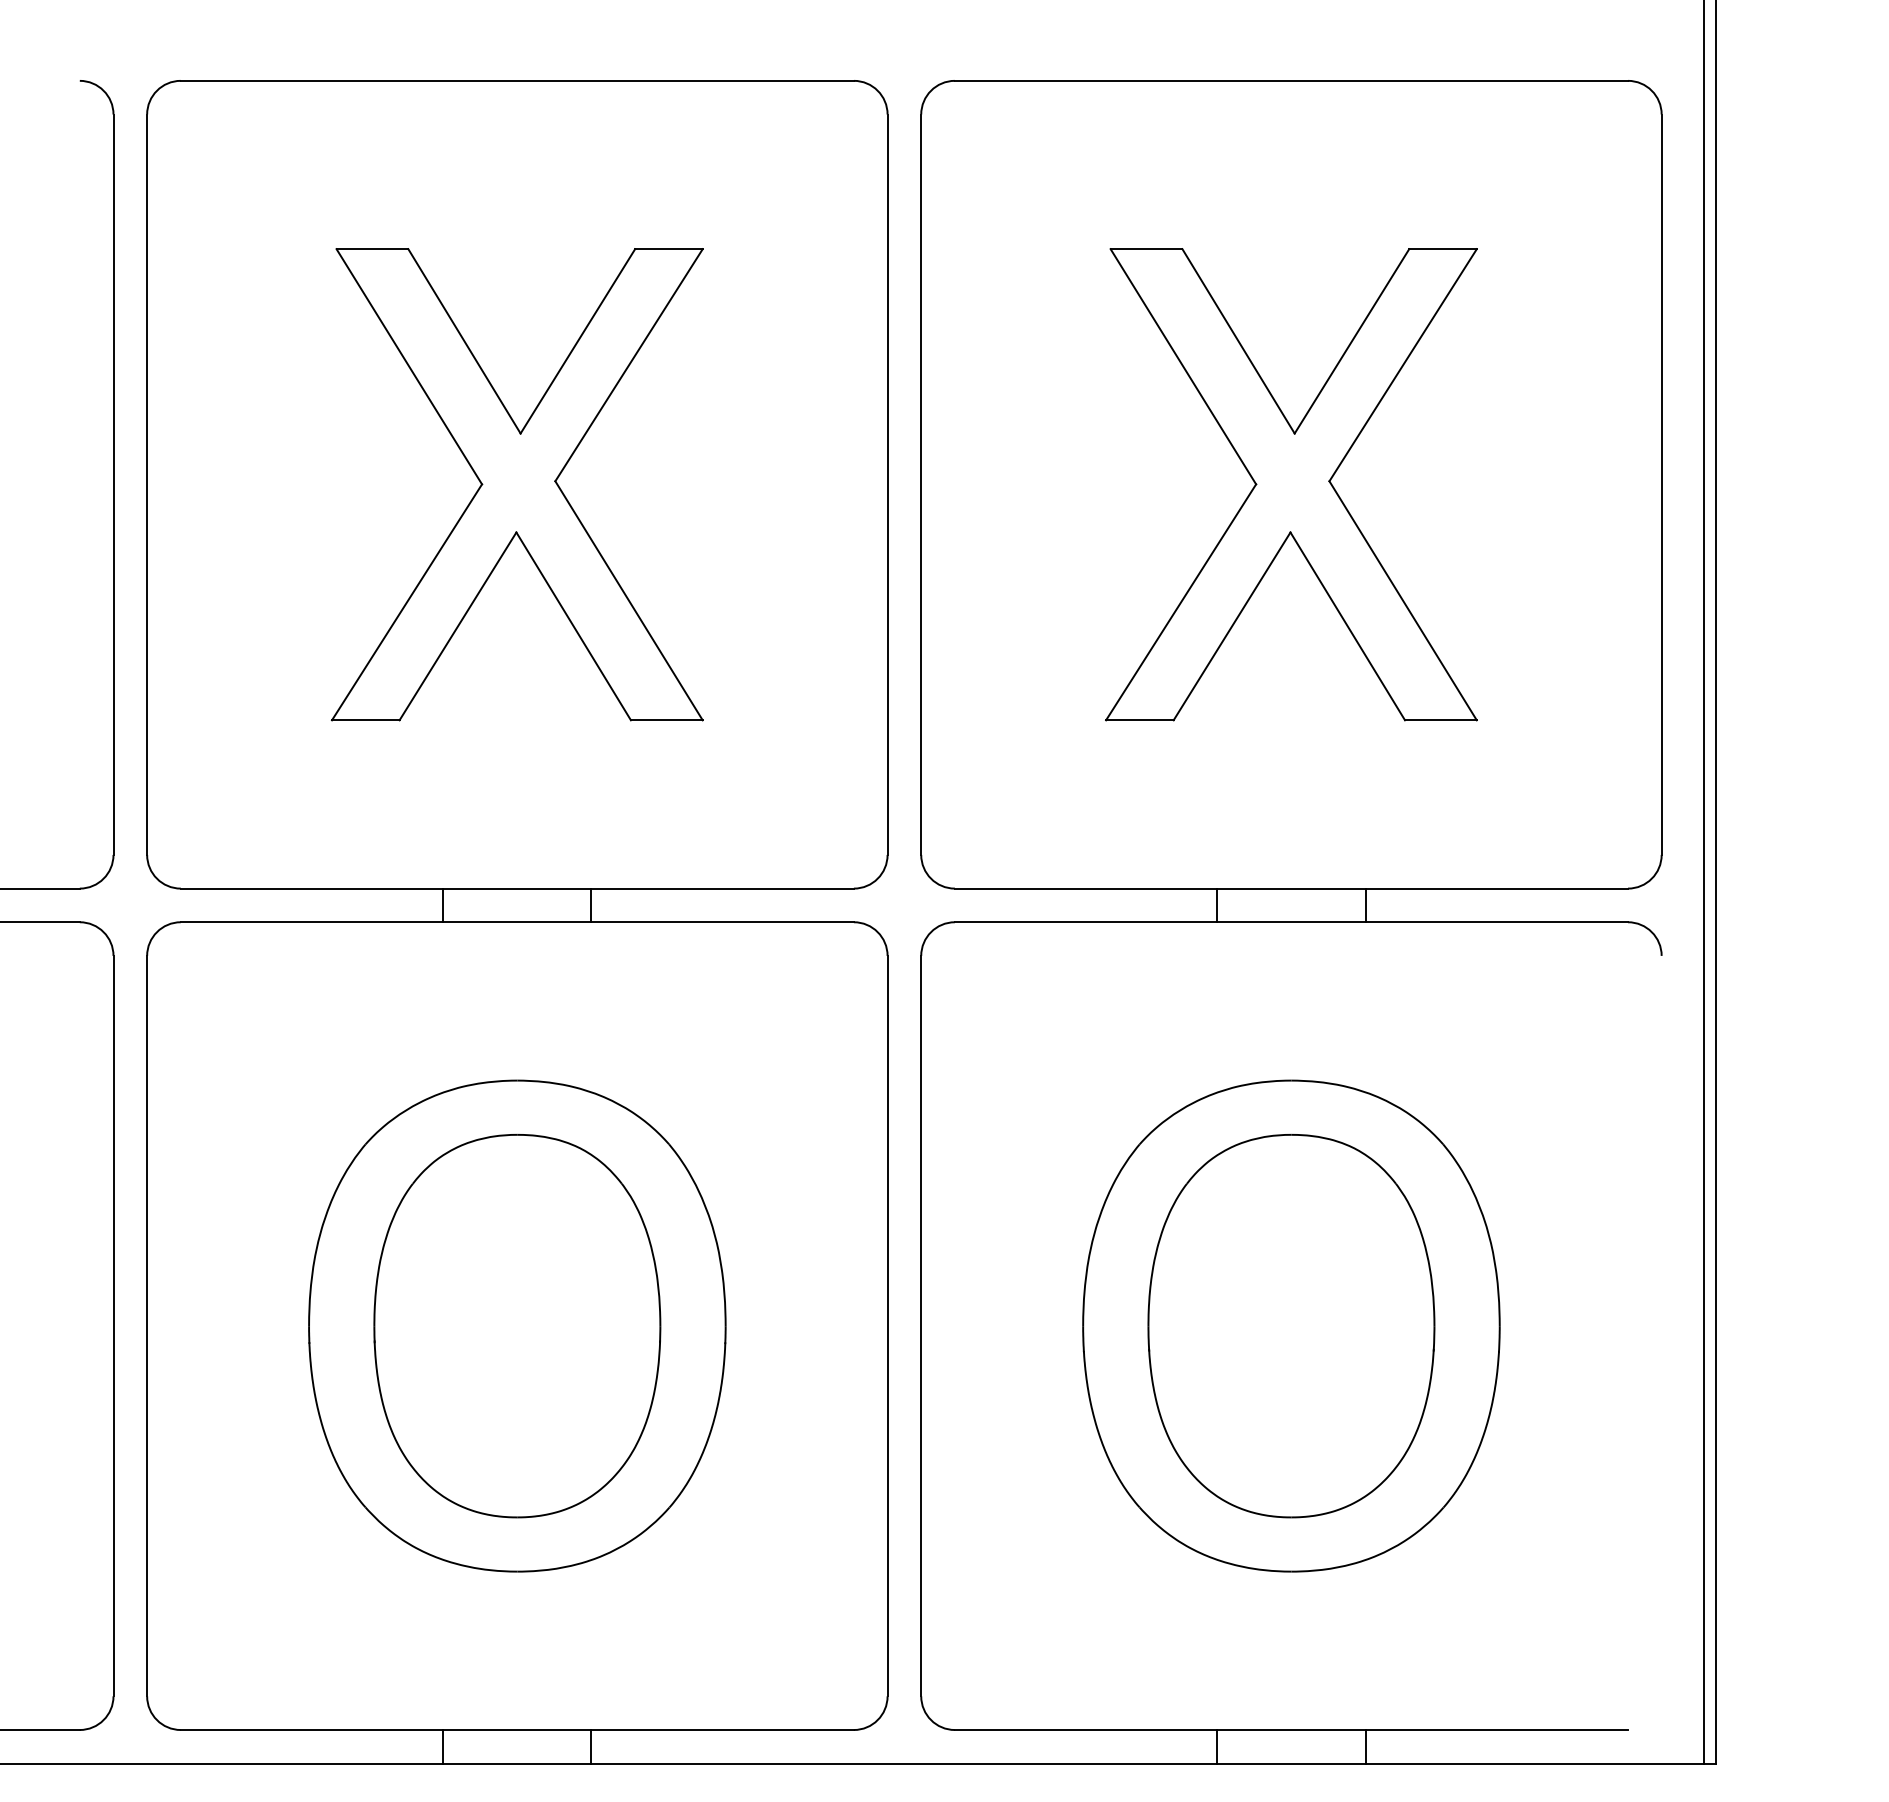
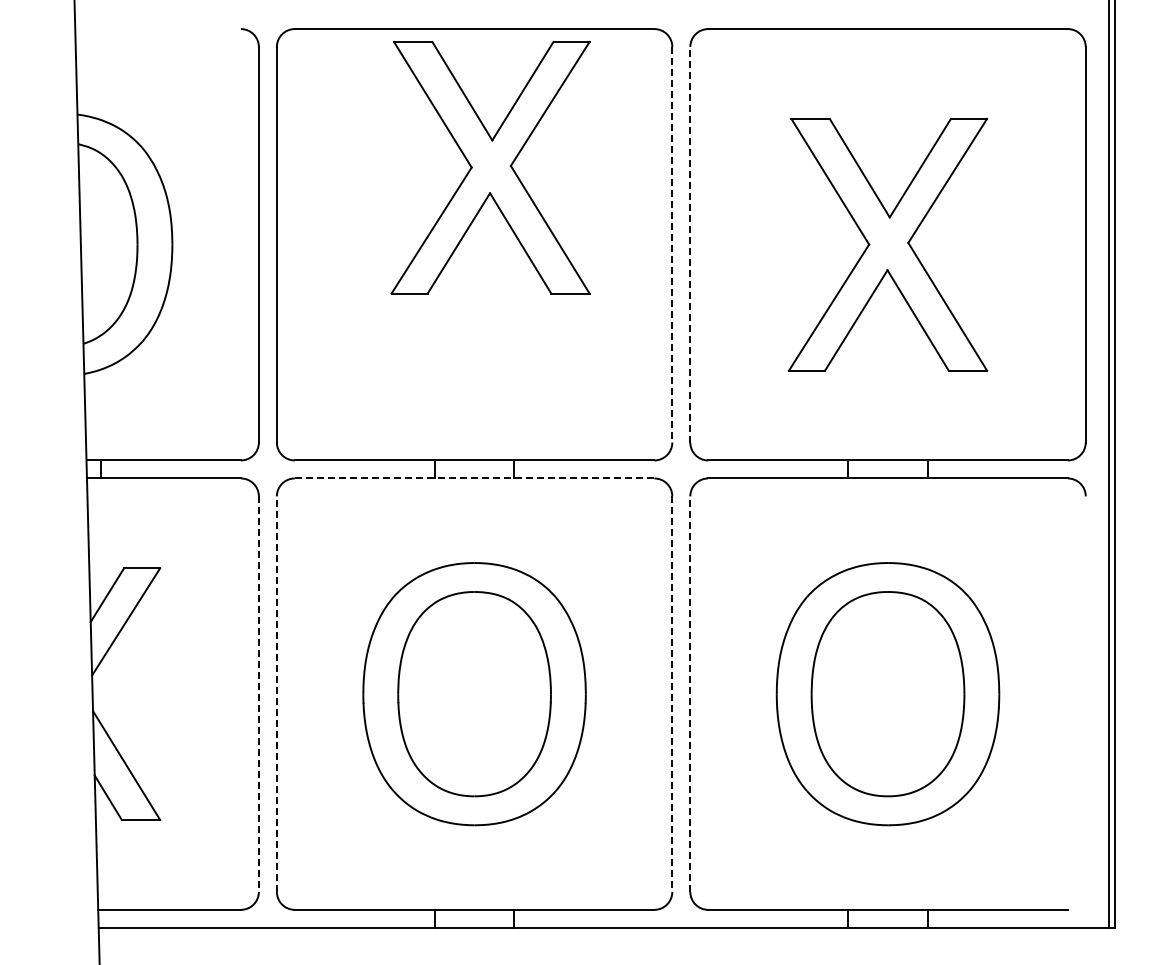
part: (517, 484) -> (490, 167), moved
line: (887, 484) -> (672, 244), solid -> dashed
line: (921, 484) -> (690, 244), solid -> dashed
line: (517, 922) -> (474, 478), solid -> dashed
line: (112, 1326) -> (258, 694), solid -> dashed
line: (146, 1326) -> (276, 694), solid -> dashed
line: (887, 1326) -> (672, 694), solid -> dashed
line: (921, 1326) -> (690, 694), solid -> dashed

